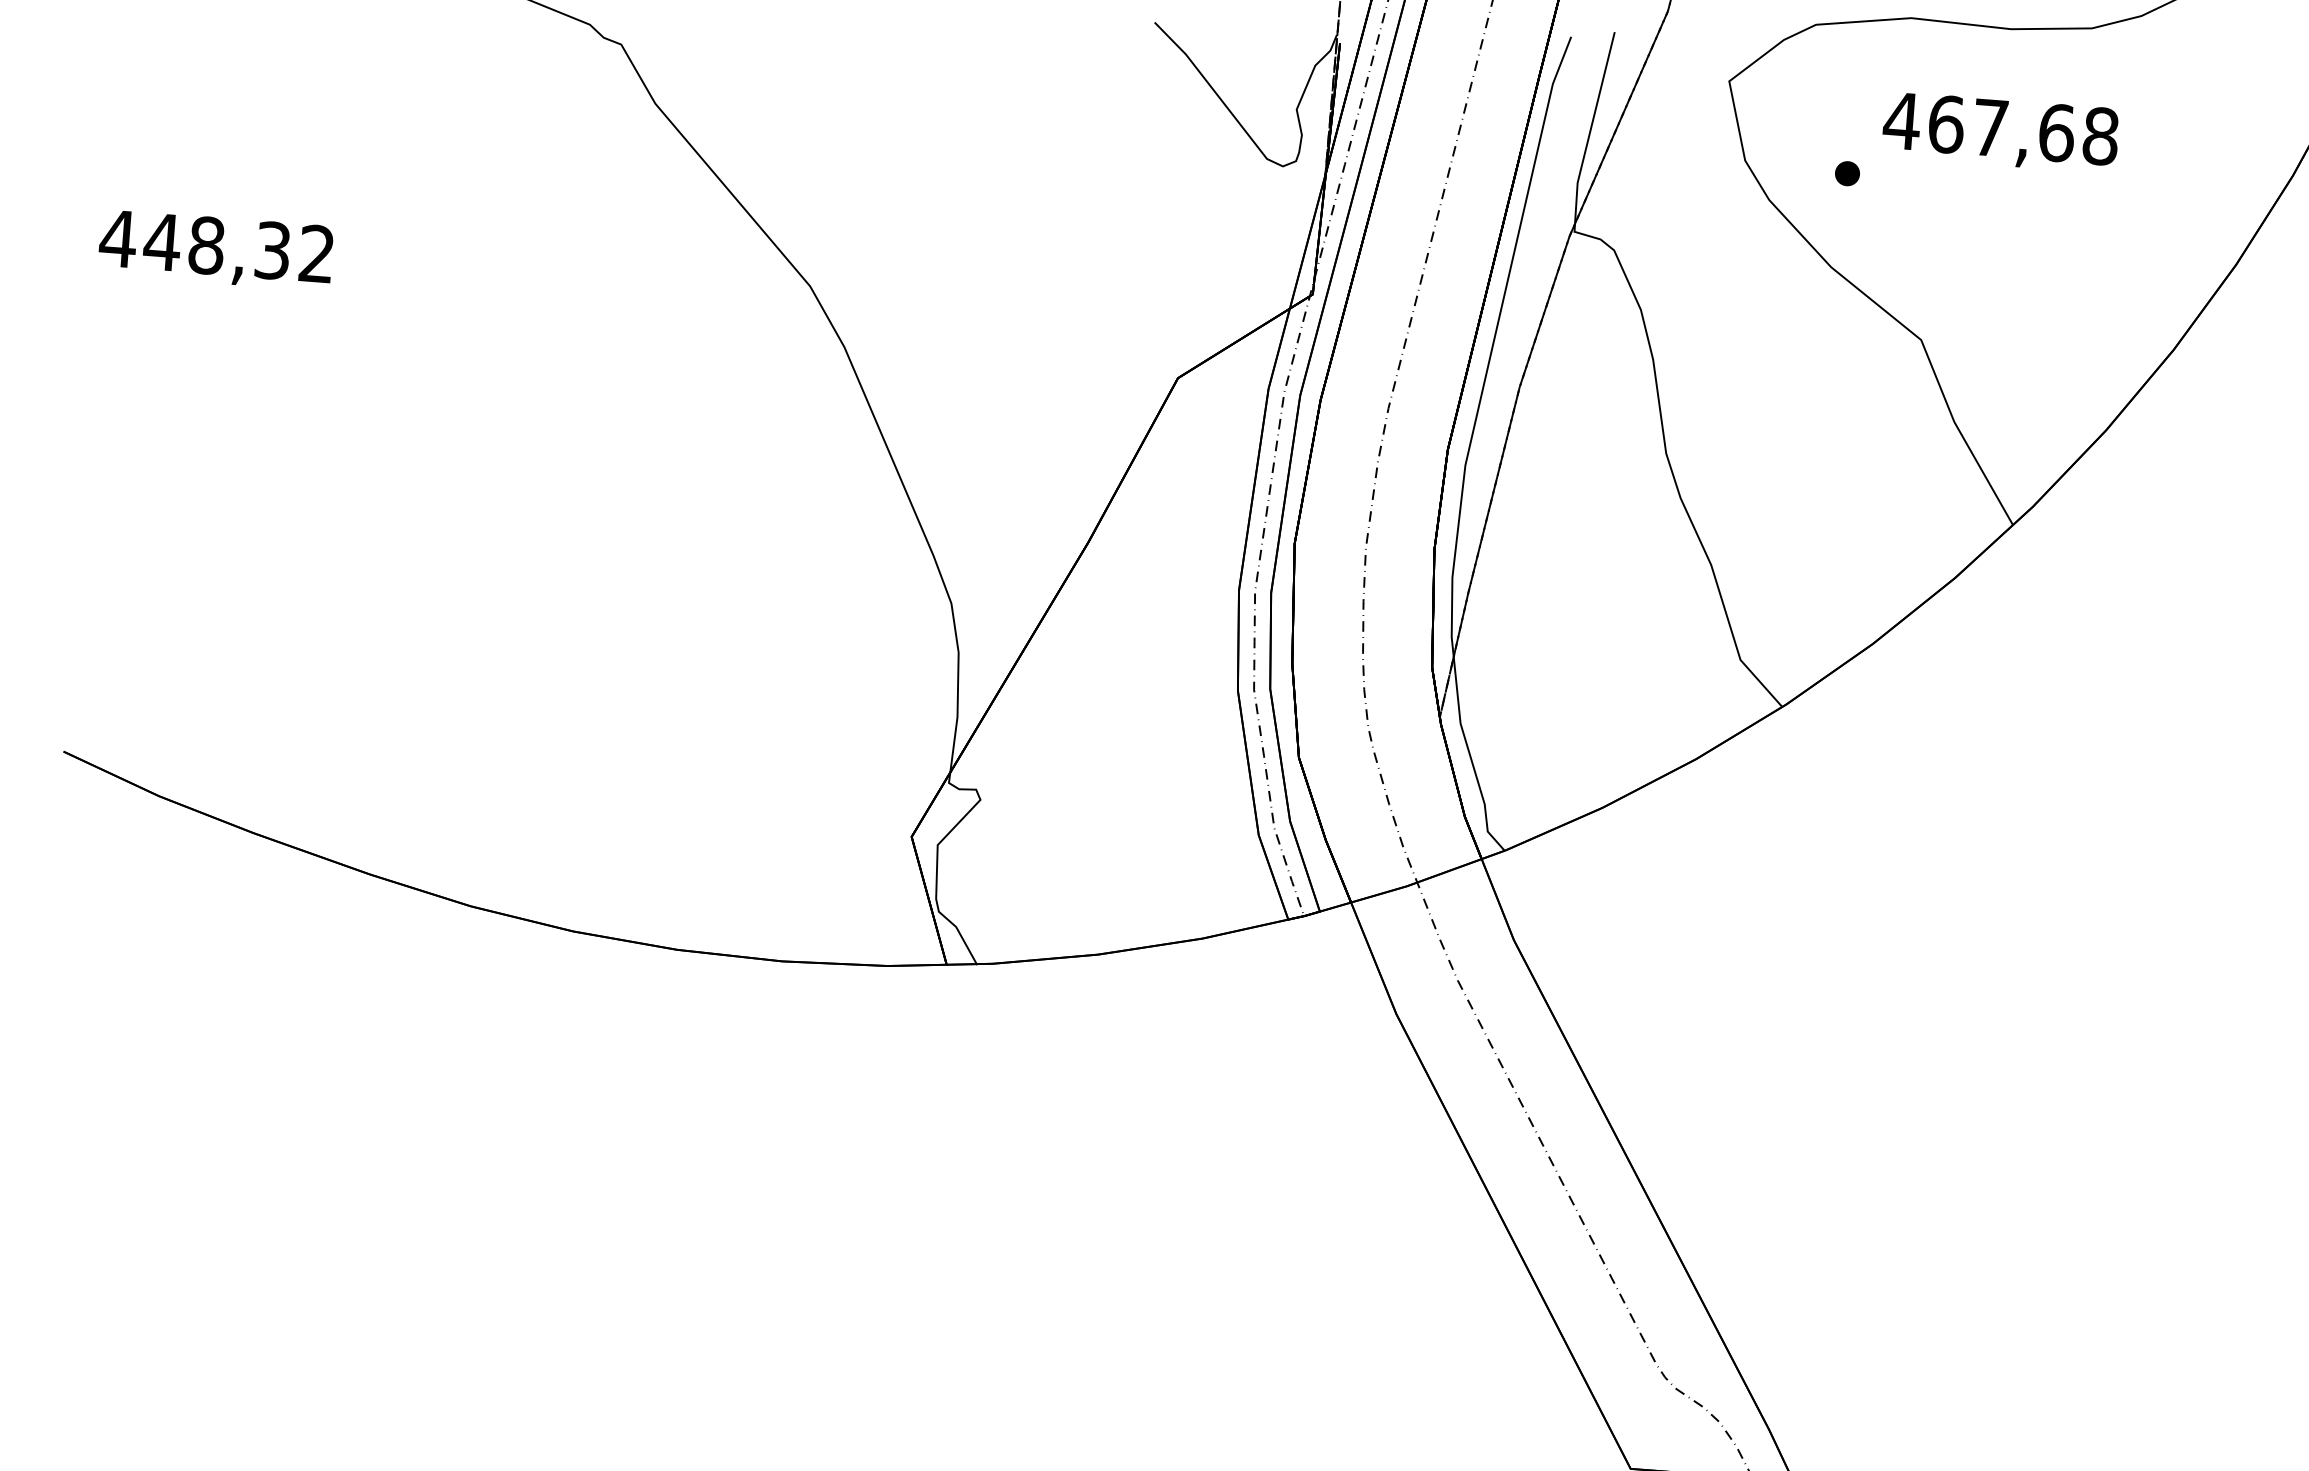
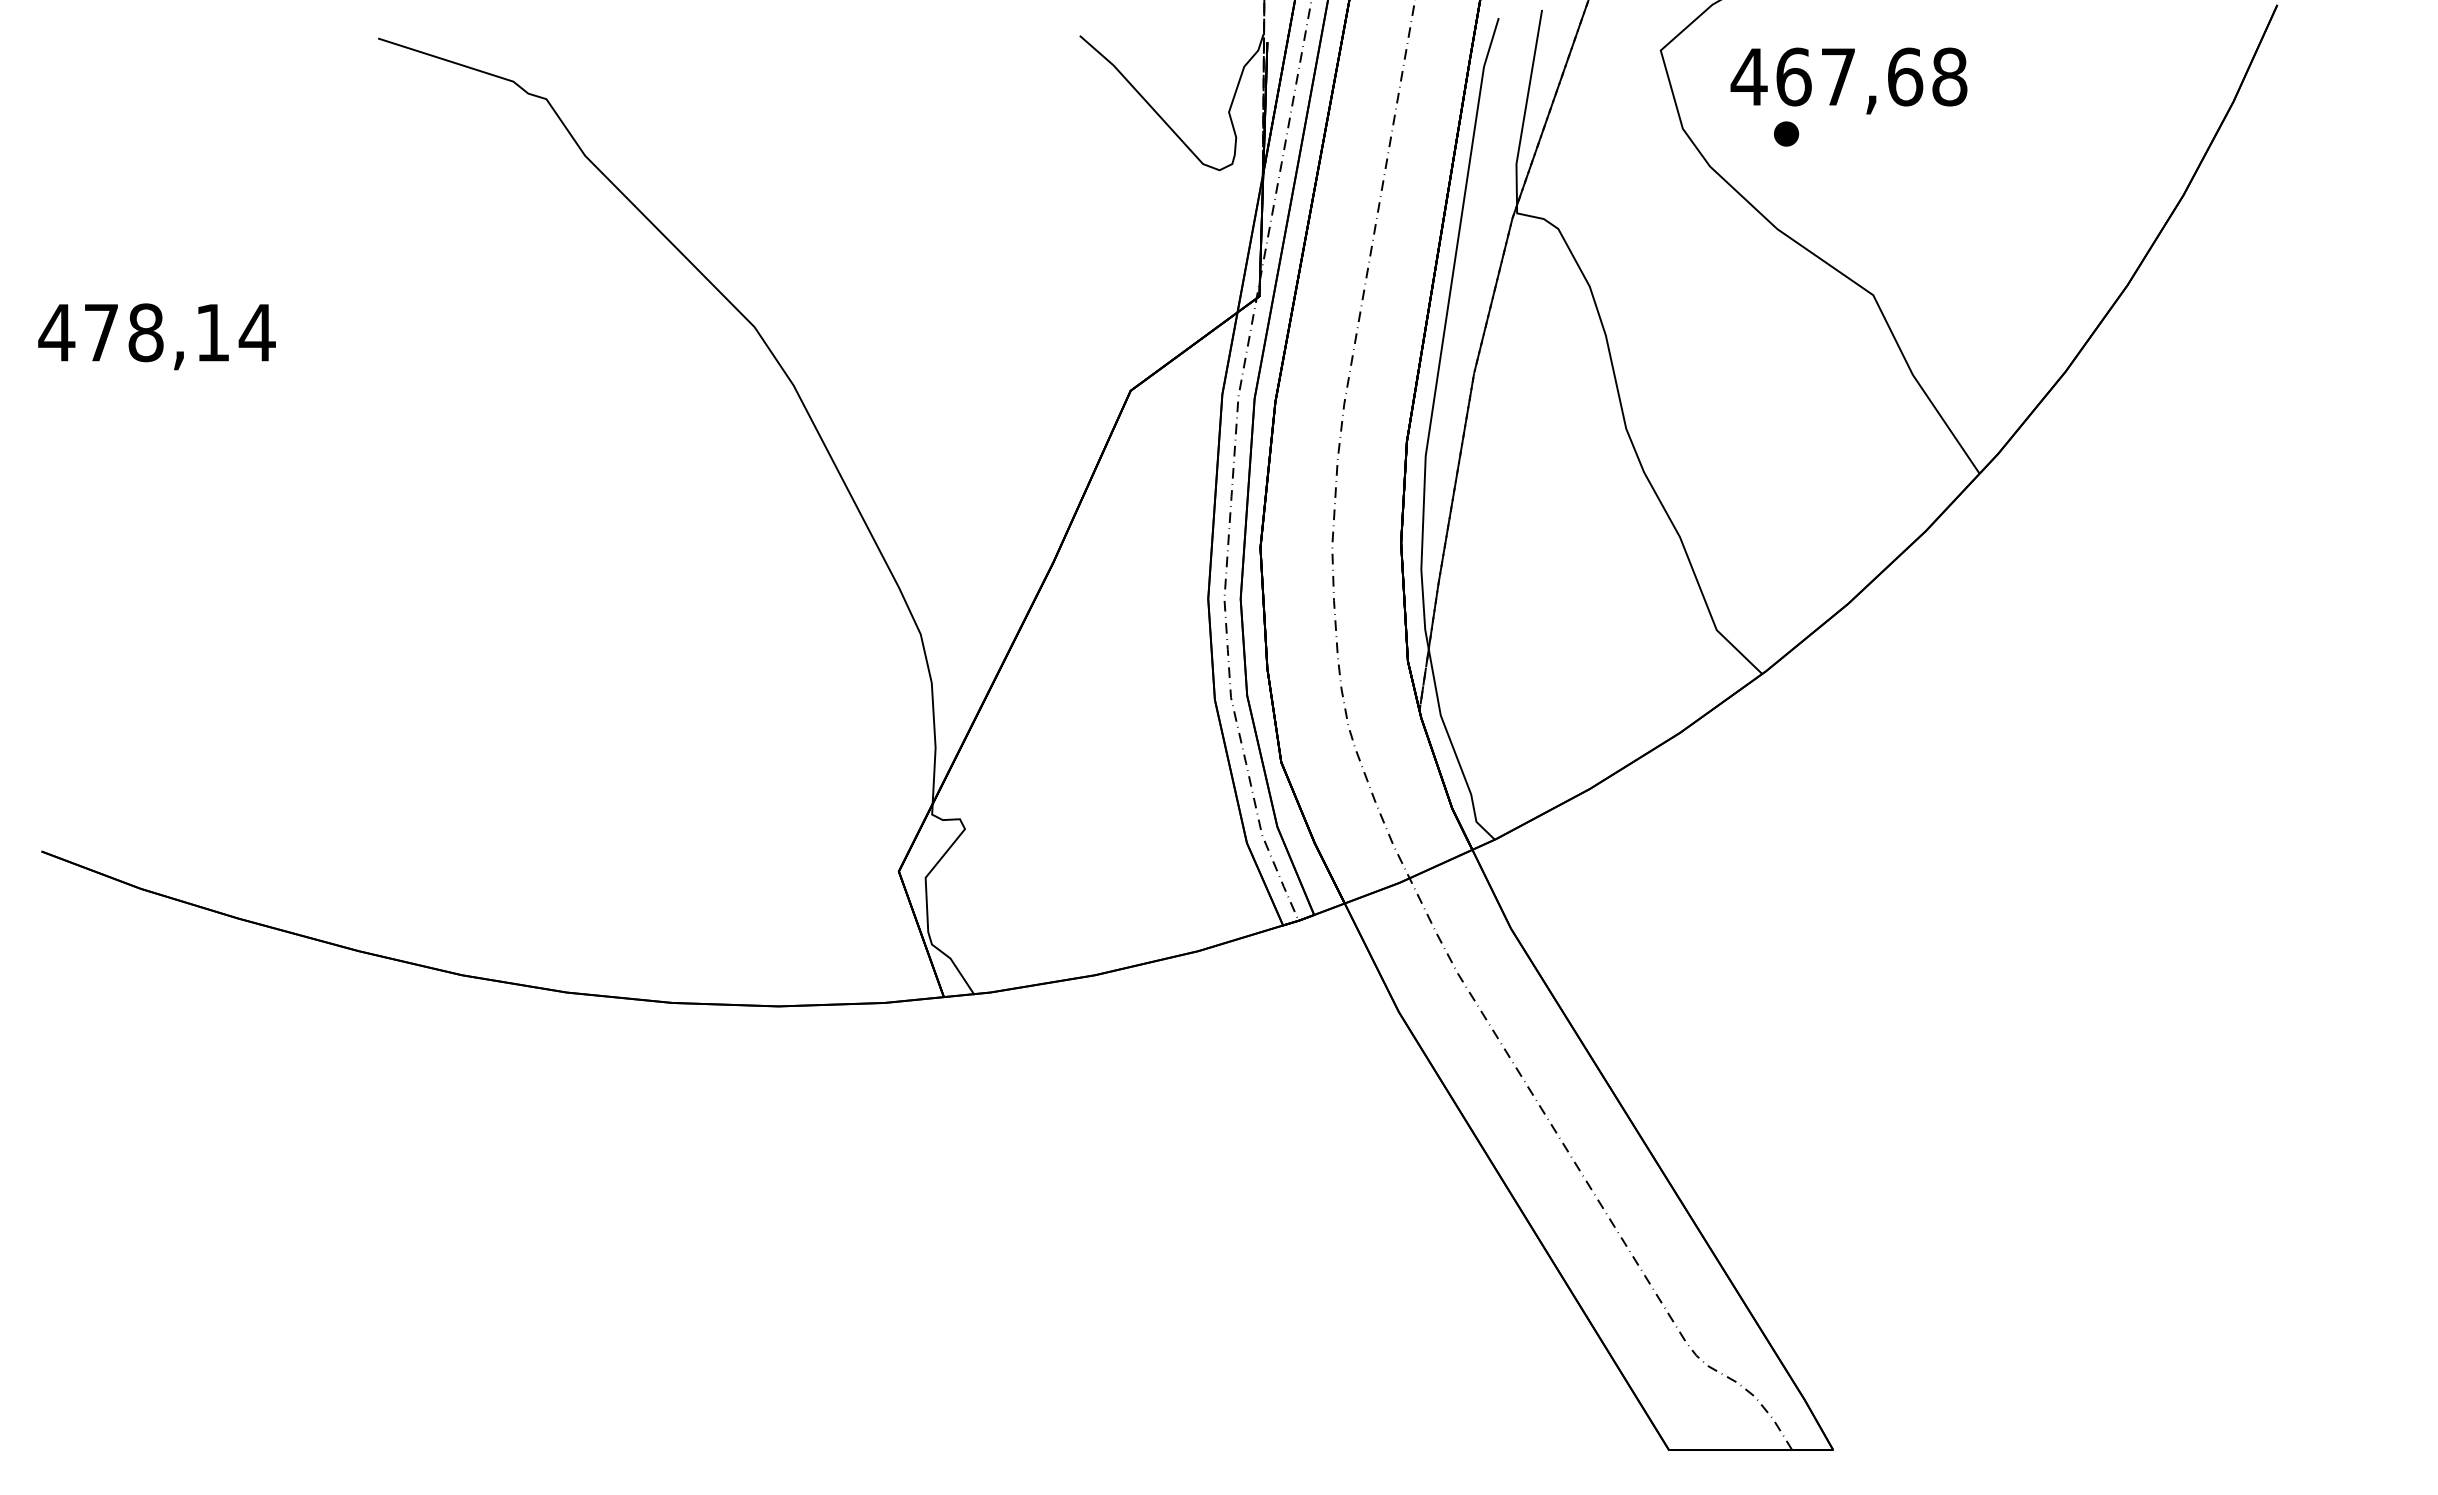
text: (2000, 132) -> (1848, 80), moved
text: (238, 247) -> (178, 332), 448,32 -> 478,14

